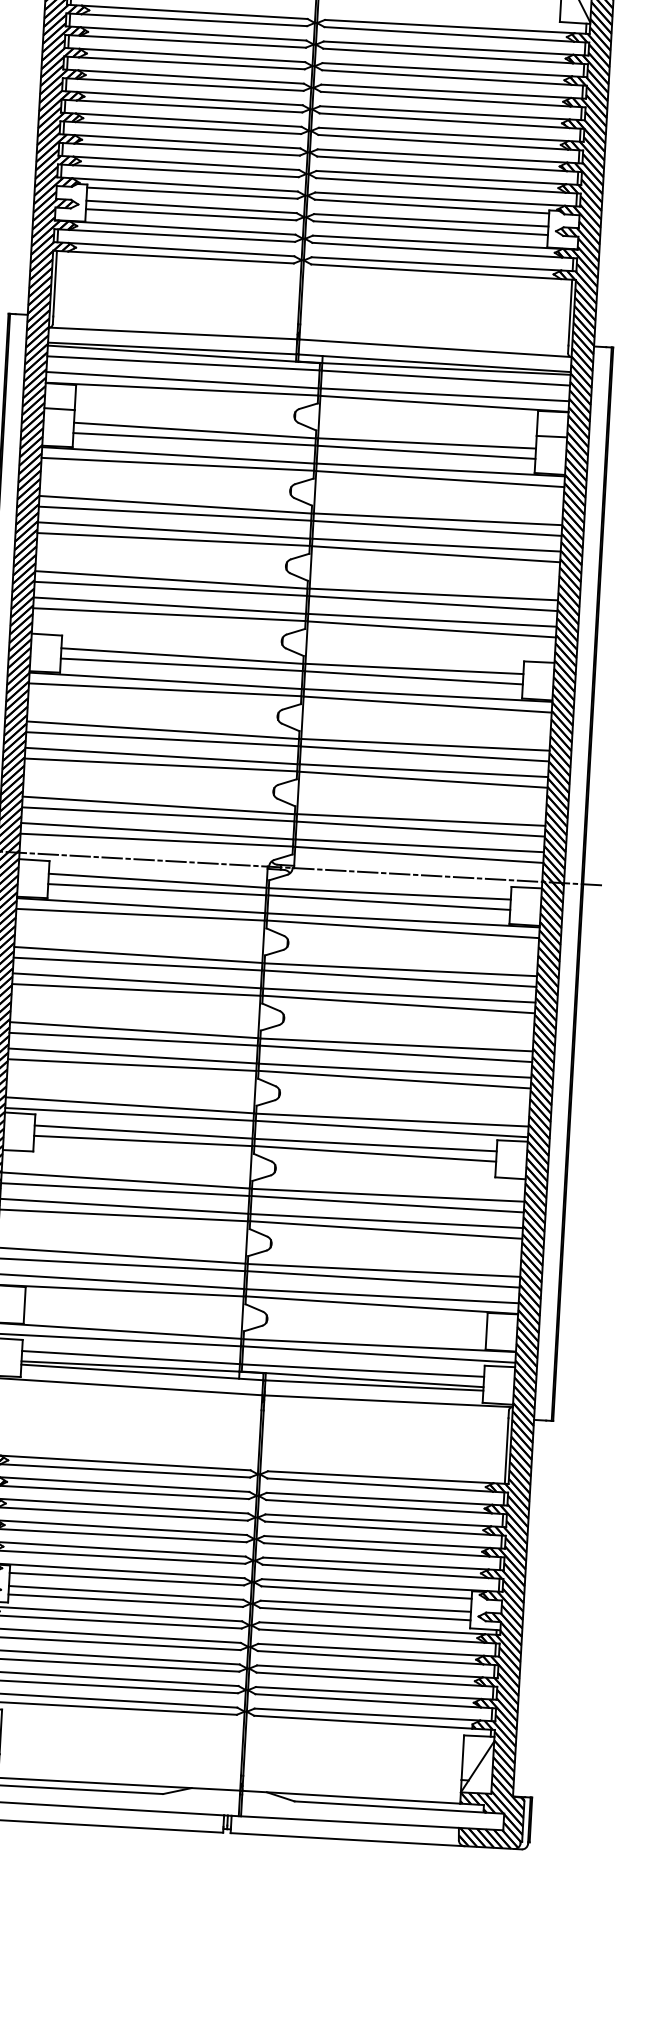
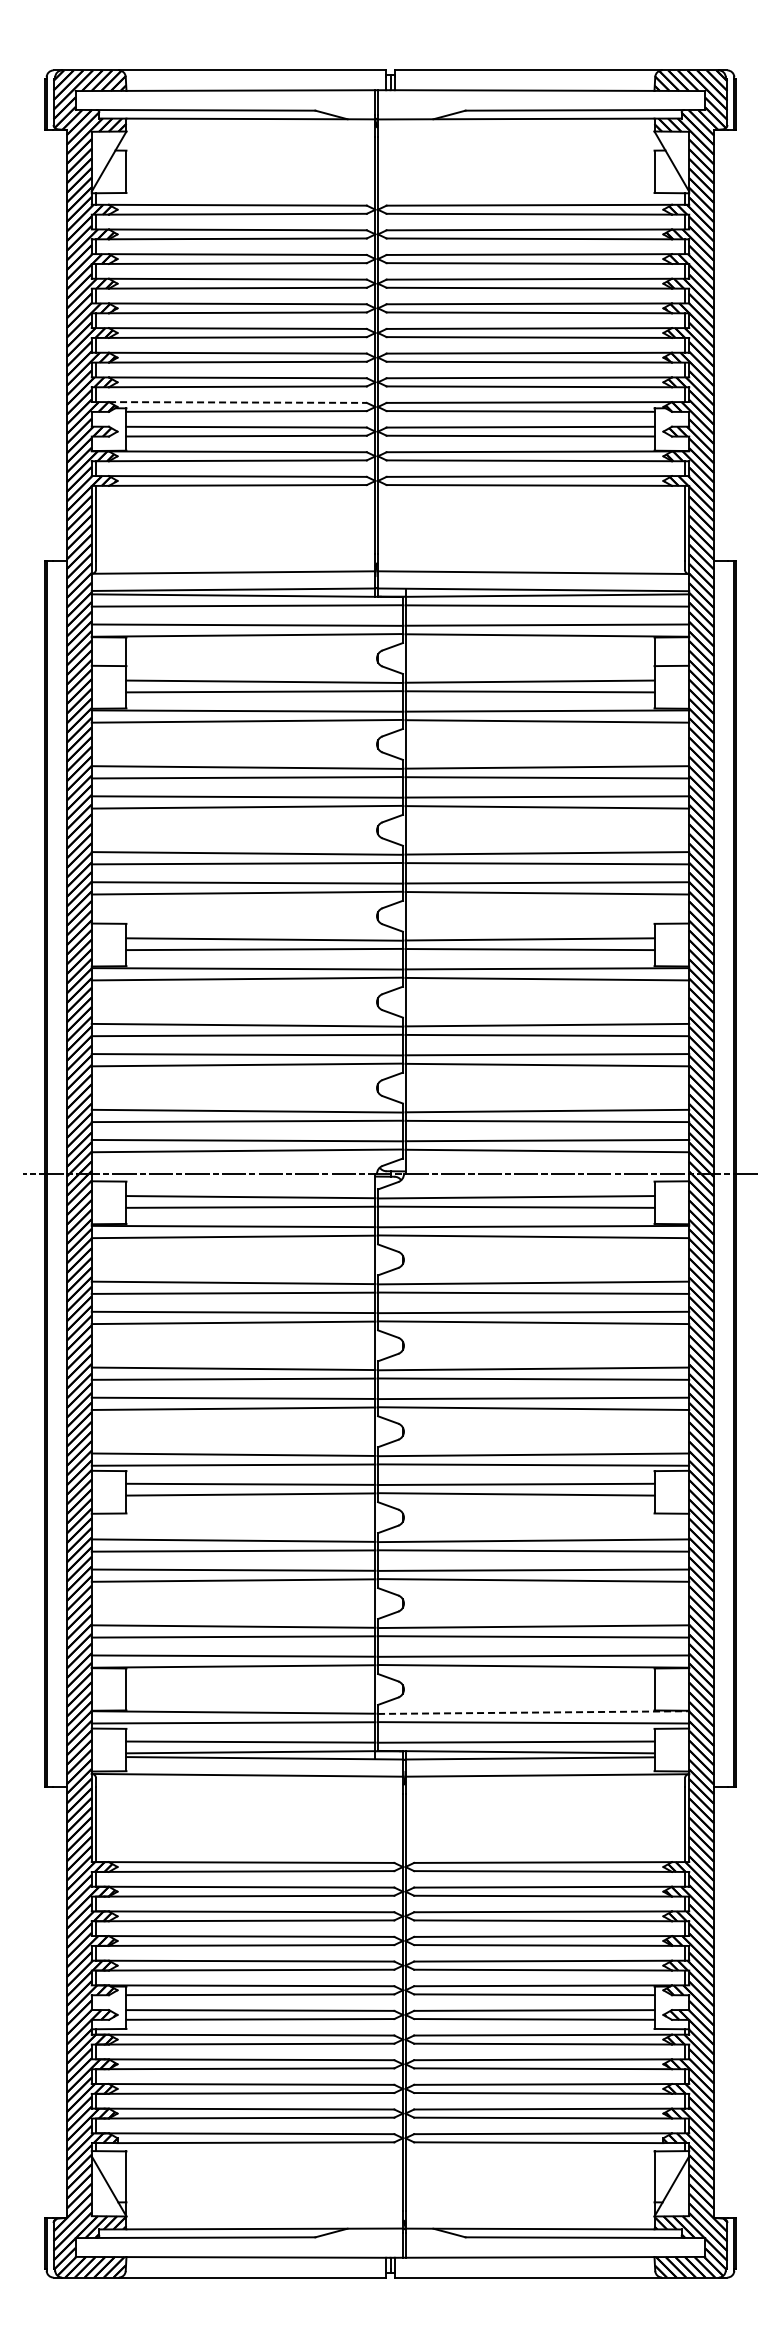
line: (184, 184) -> (237, 402), solid -> dashed
line: (379, 1345) -> (533, 1712), solid -> dashed

